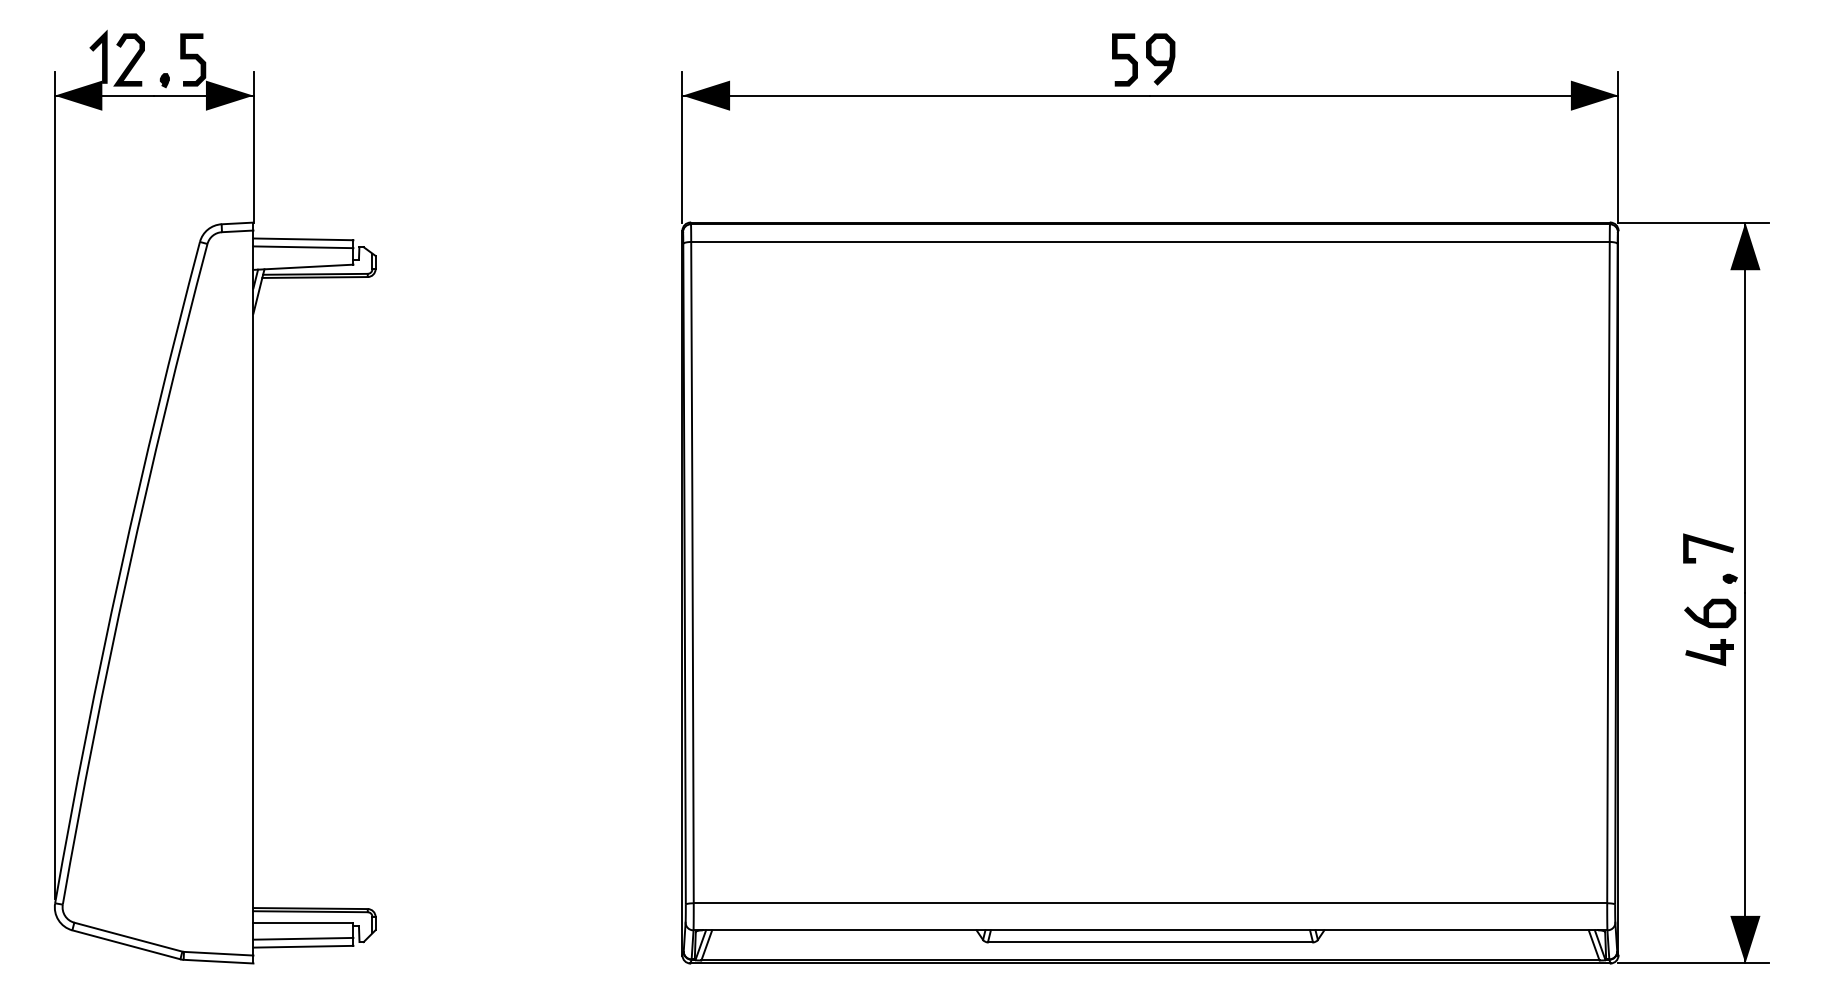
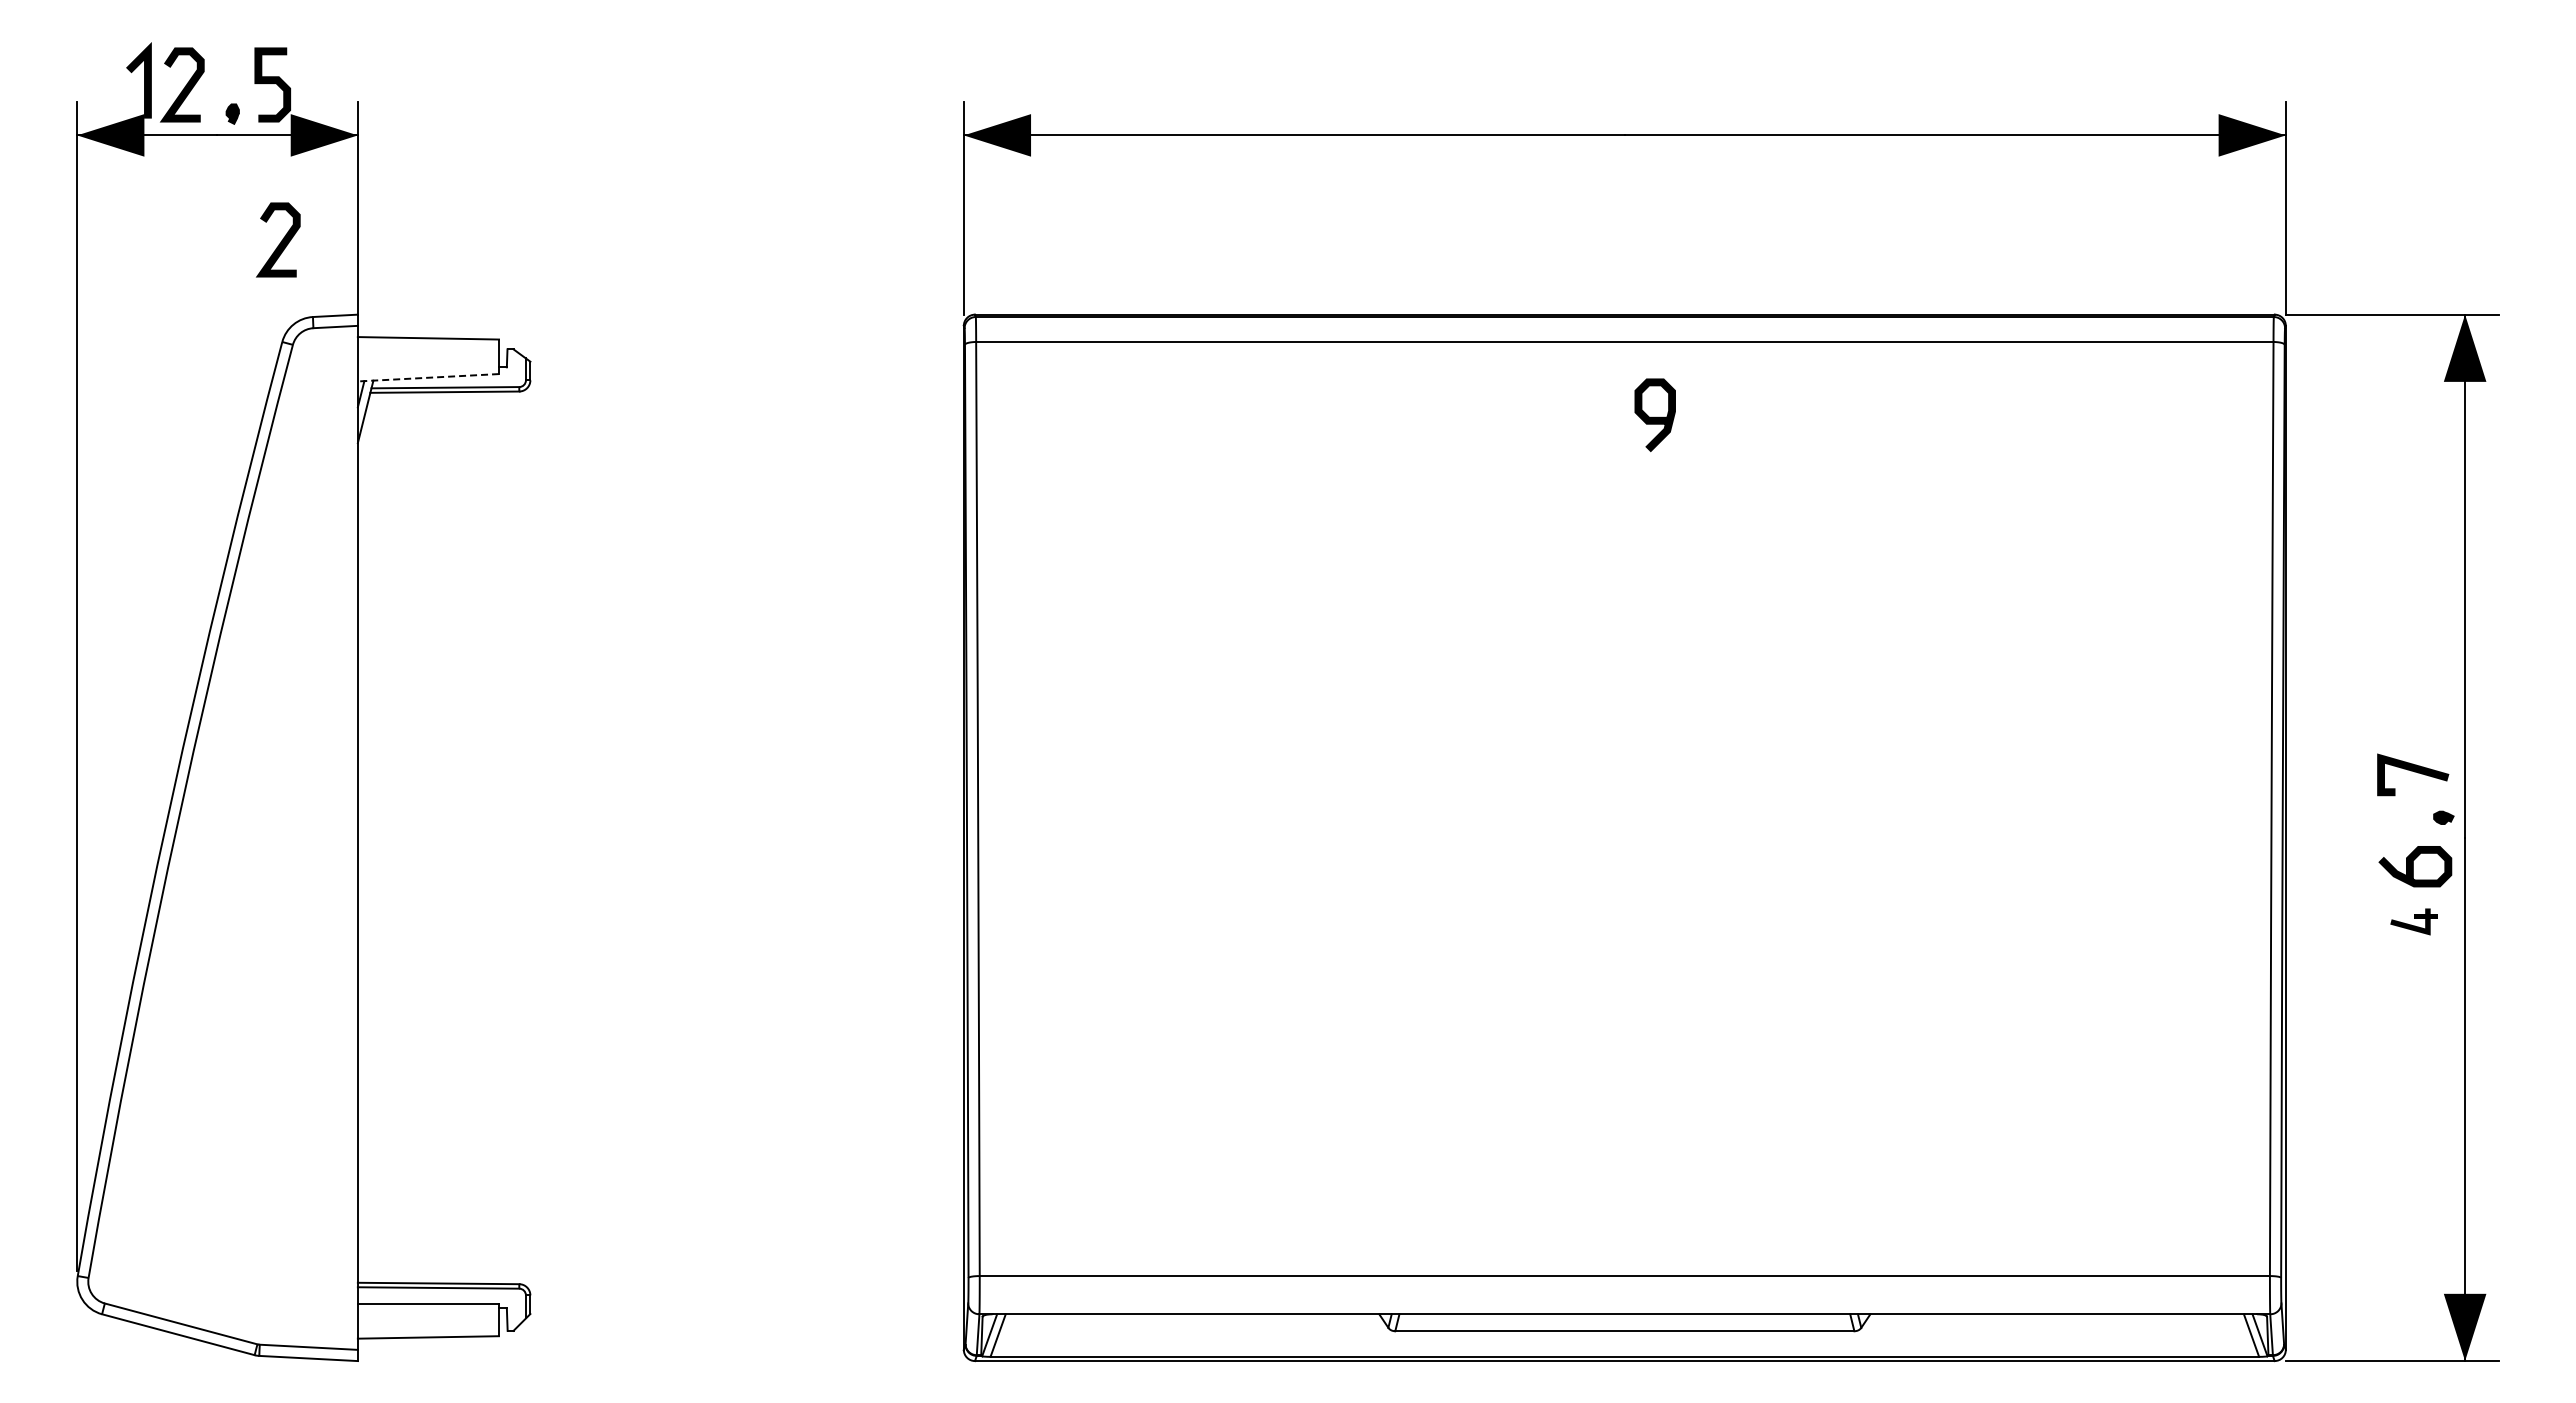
curve: (1124, 58) -> (1588, 83), removed
curve: (1160, 60) -> (1654, 416), moved
curve: (198, 170) -> (280, 241), added
line: (303, 247) -> (428, 349), removed
line: (303, 267) -> (428, 377), solid -> dashed
part: (1708, 652) -> (2413, 921), size x0.7
line: (303, 939) -> (428, 1326), removed

